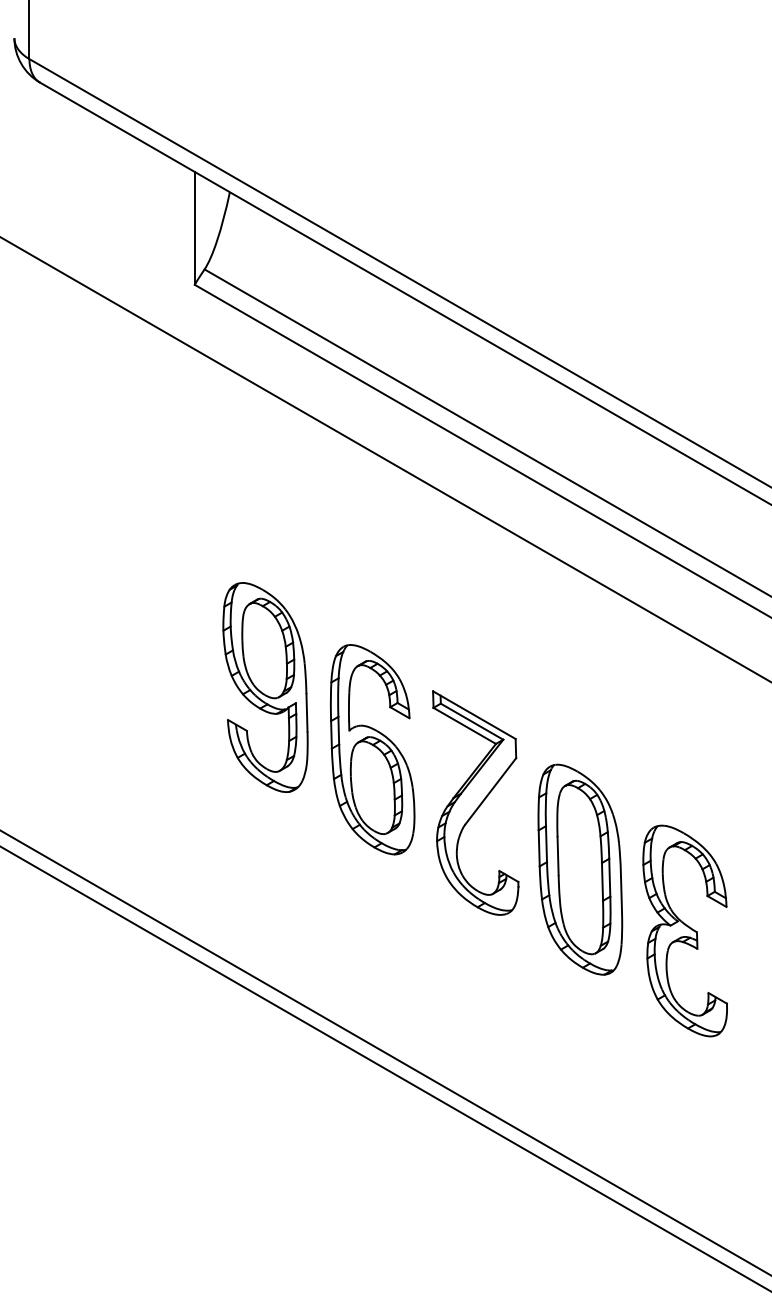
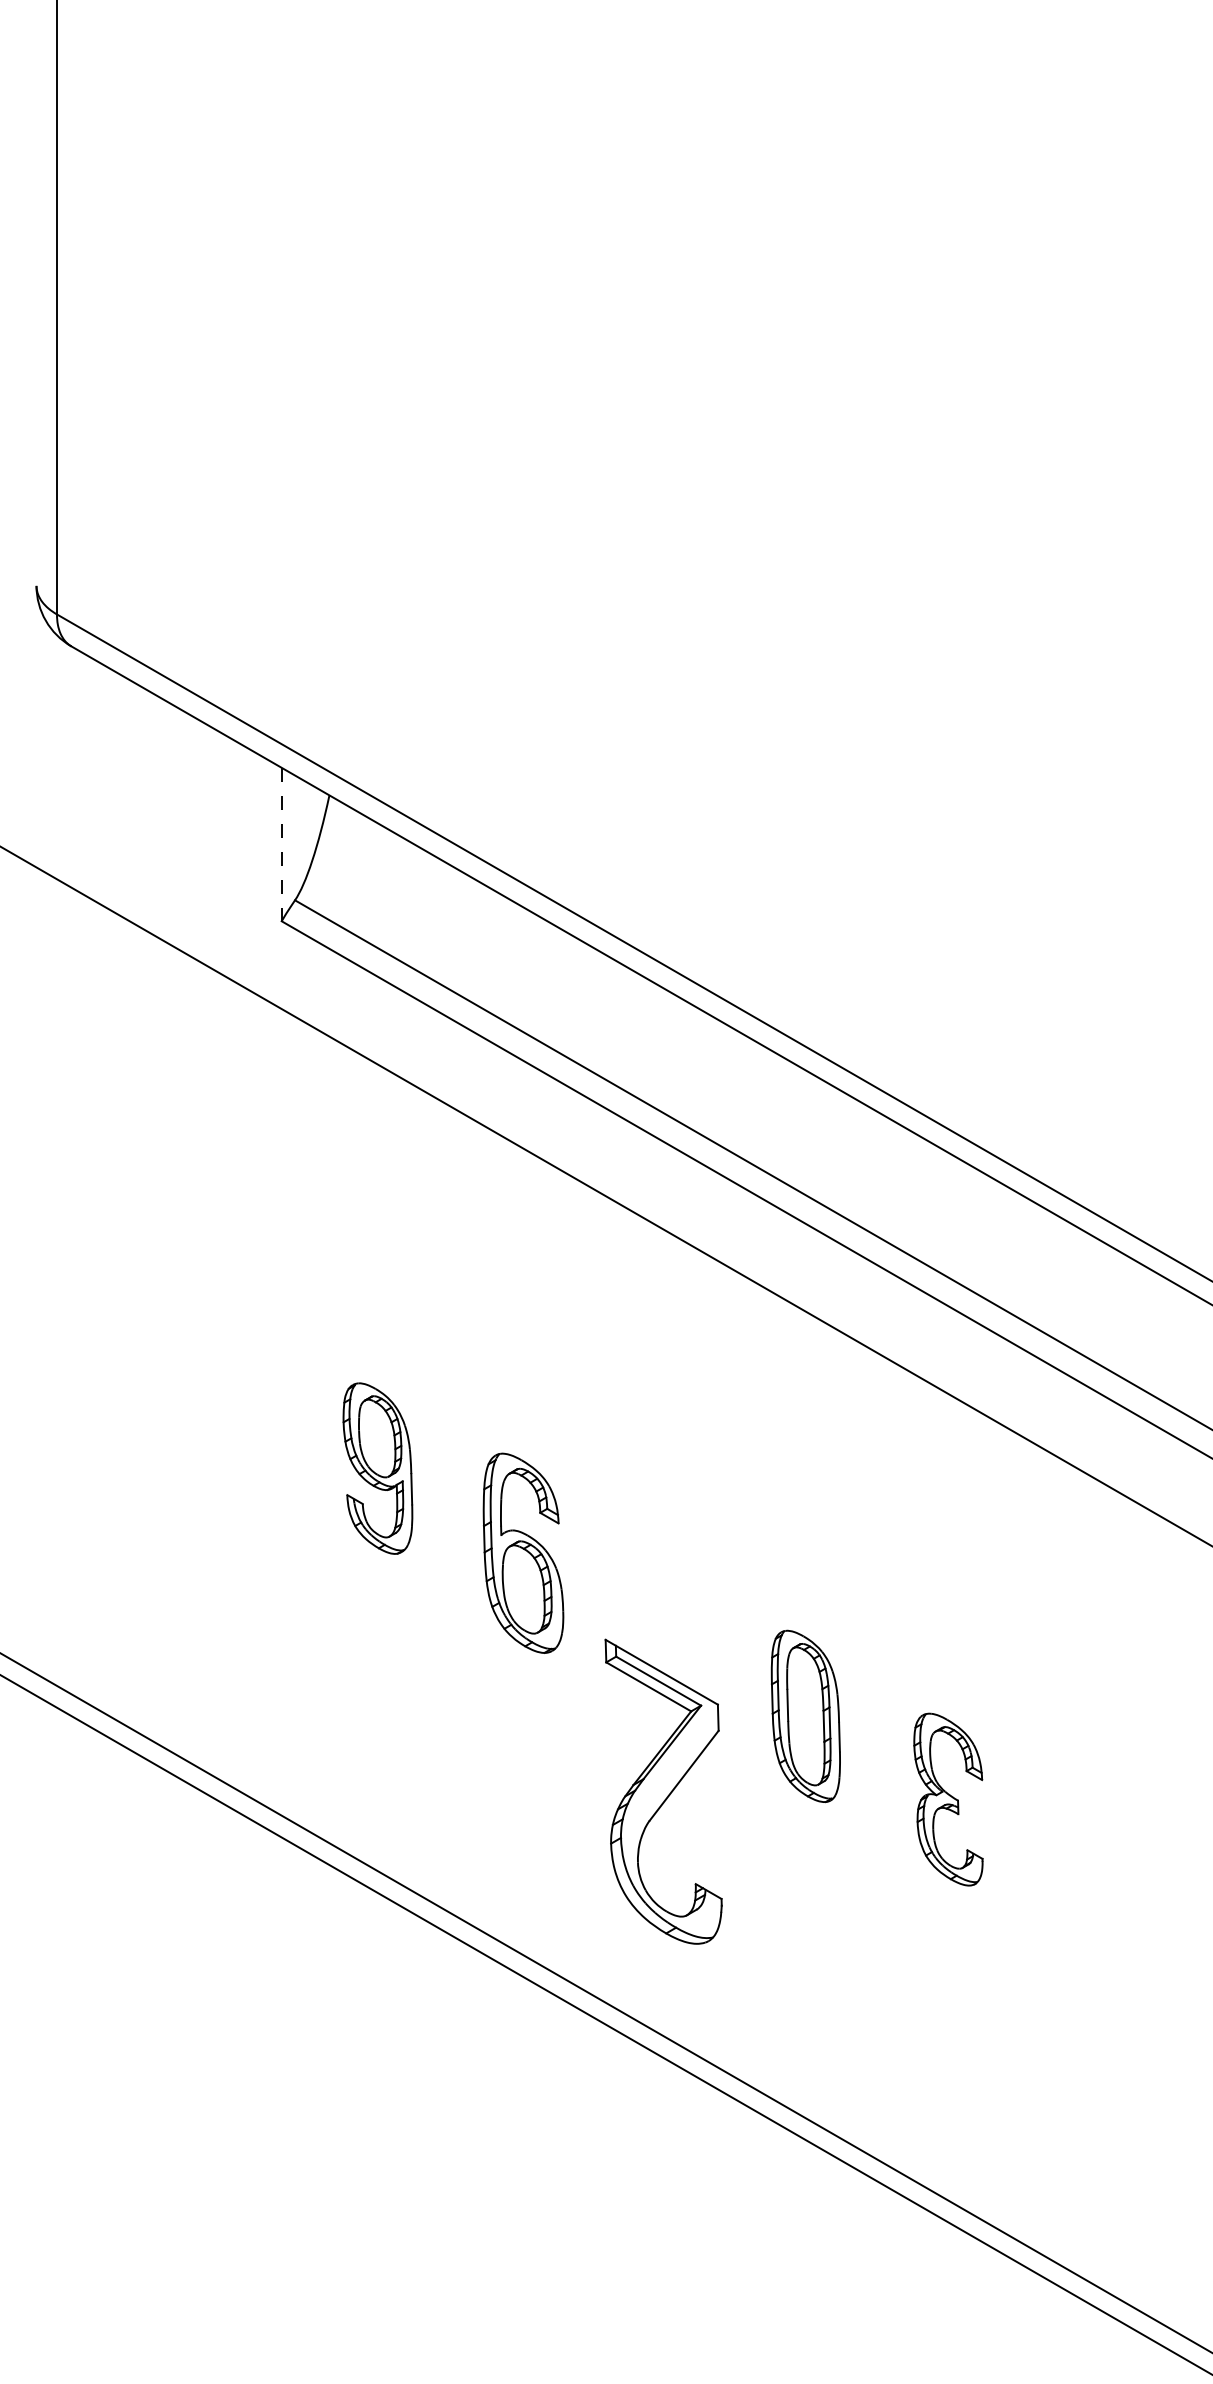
line: (194, 228) -> (281, 844), solid -> dashed
part: (265, 687) -> (377, 1468), size x0.6
part: (372, 749) -> (523, 1553), size x0.7
part: (475, 802) -> (663, 1791), moved
part: (580, 869) -> (805, 1716), size x0.6
part: (685, 930) -> (948, 1799), size x0.6

